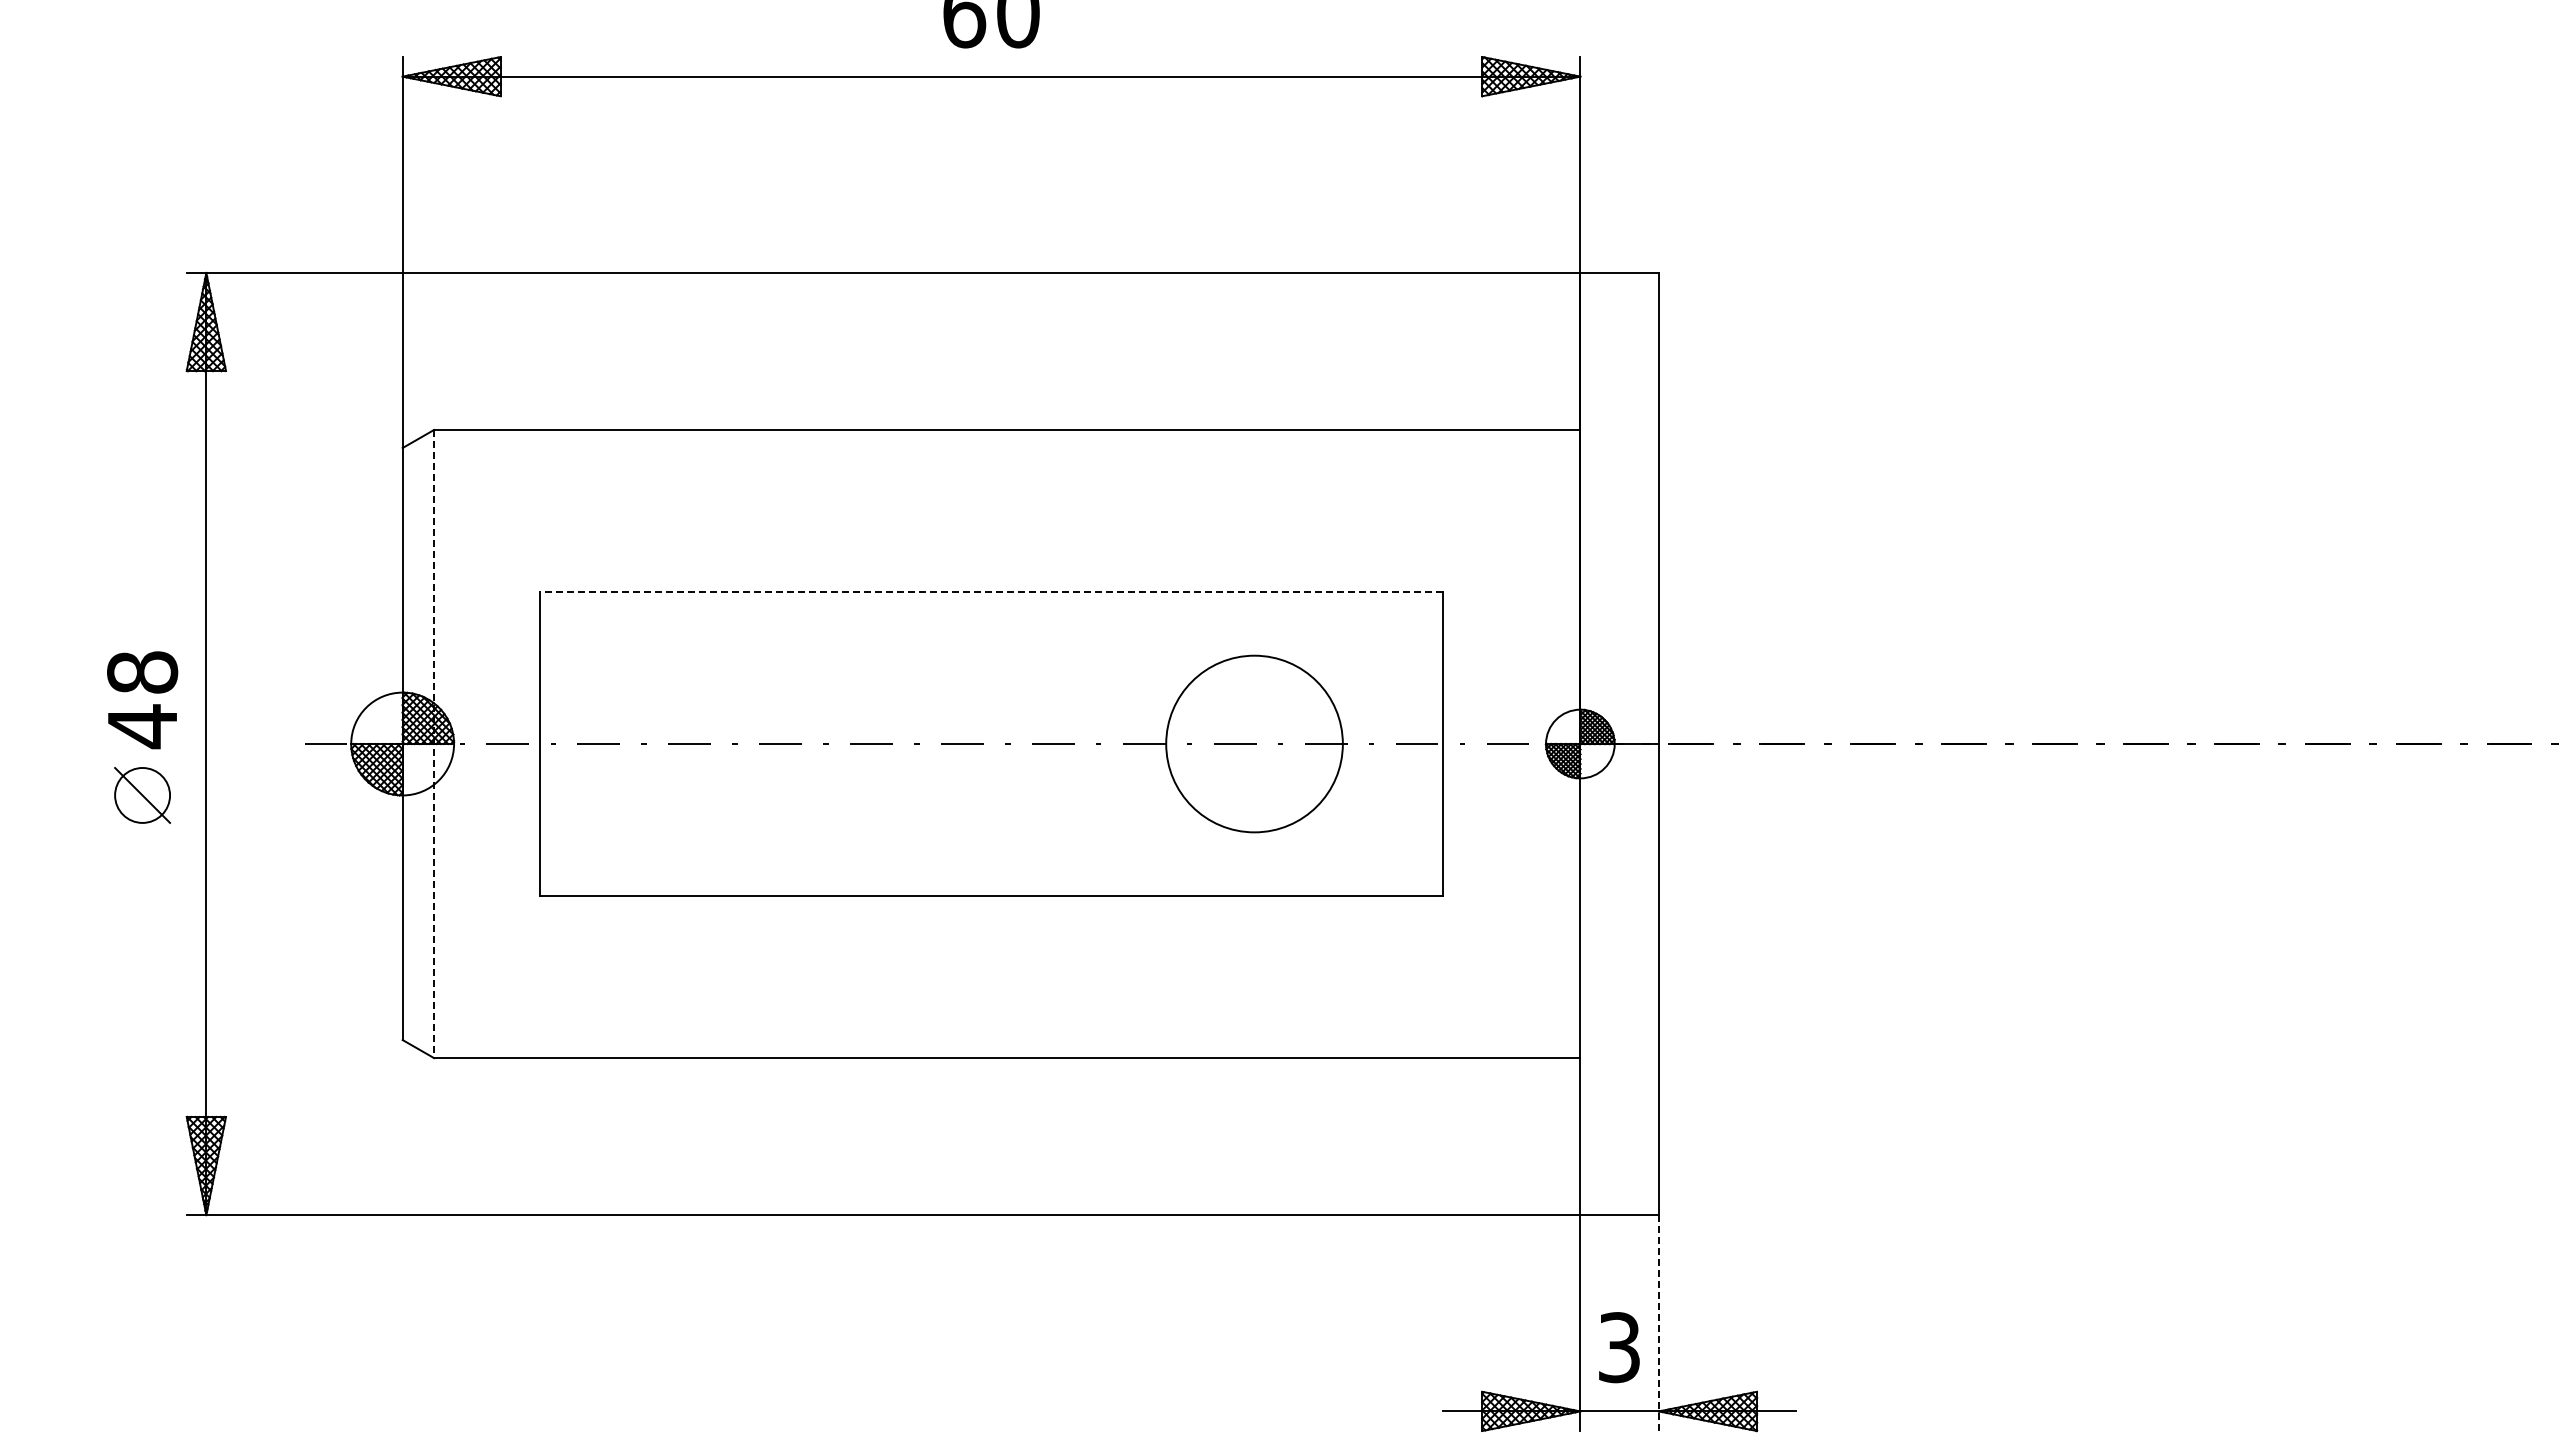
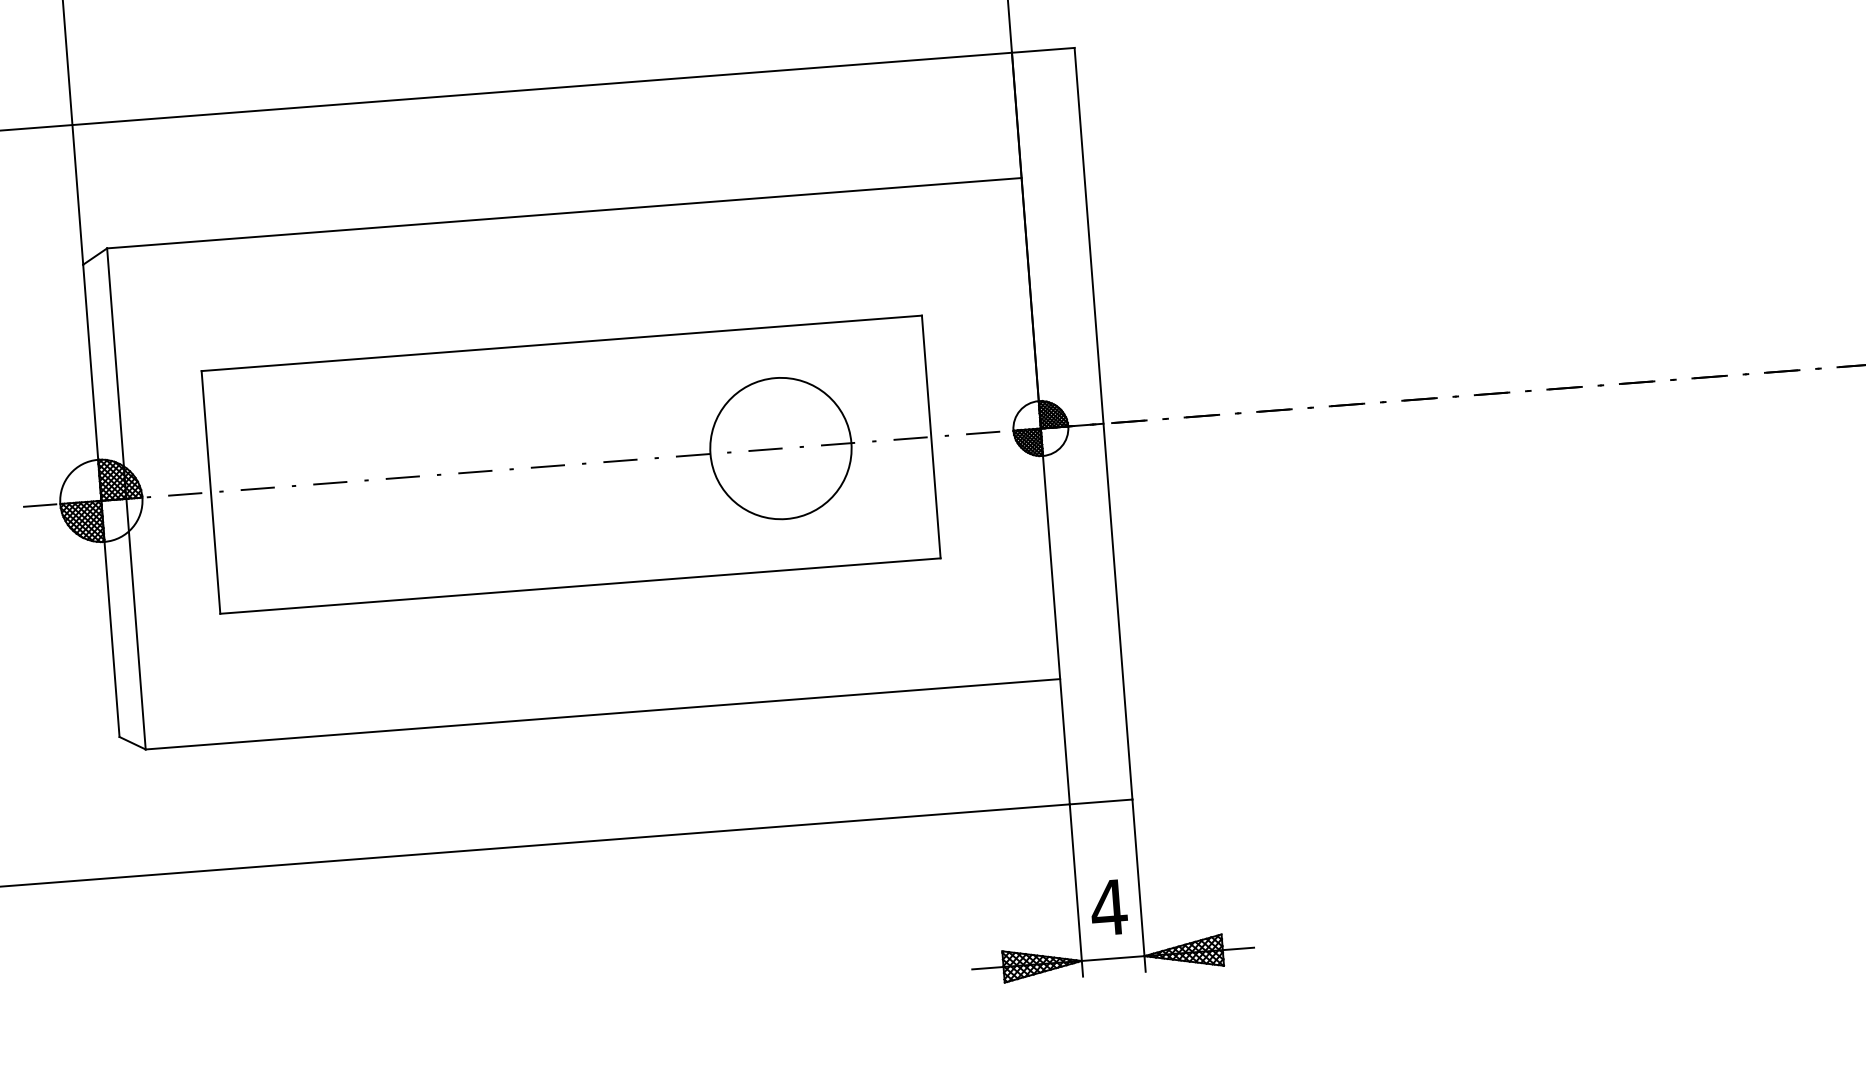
line: (991, 591) -> (561, 343), dashed -> solid
line: (434, 744) -> (126, 499), dashed -> solid
line: (1658, 1323) -> (1138, 886), dashed -> solid
text: (1618, 1347) -> (1108, 907), 3 -> 4

